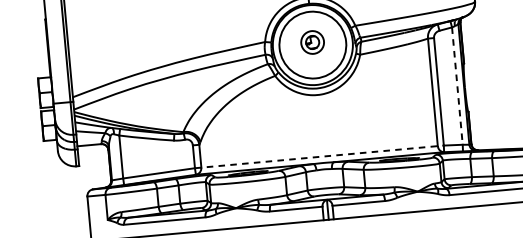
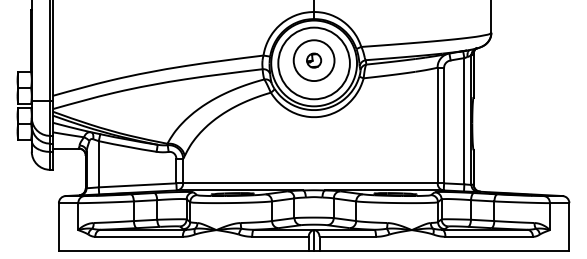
circle: (312, 42) -> (313, 60), size x1.67
line: (457, 86) -> (464, 121), dashed -> solid
line: (319, 156) -> (310, 183), dashed -> solid

